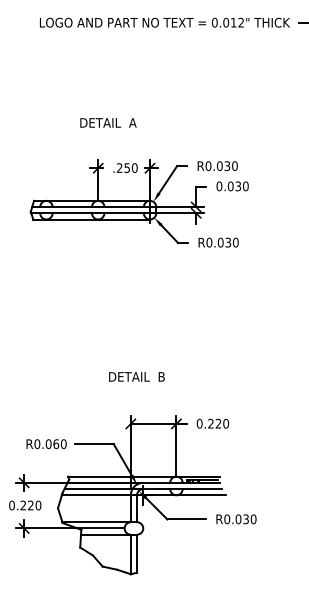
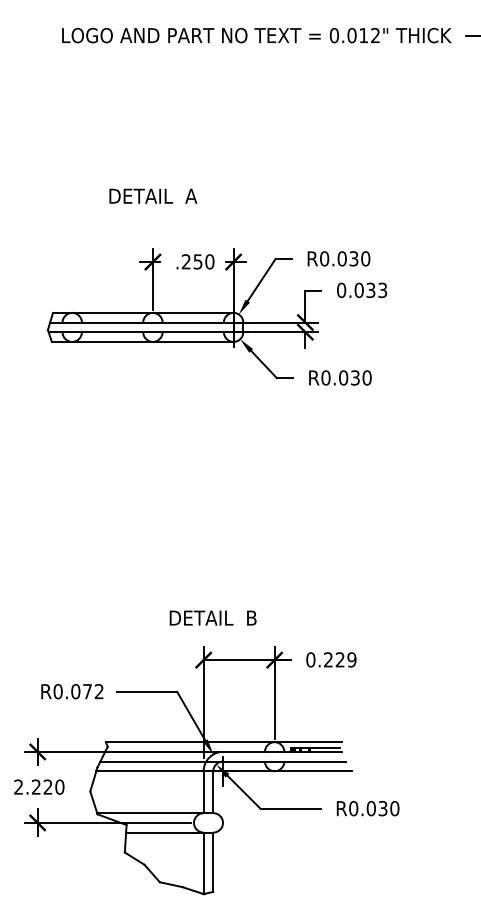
text: (108, 122) -> (153, 195), moved
text: (245, 186) -> (382, 290), 0.030 -> 0.033
text: (136, 376) -> (212, 617), moved
text: (225, 423) -> (351, 659), 0.220 -> 0.229
text: (59, 444) -> (92, 692), R0.060 -> R0.072
text: (11, 505) -> (17, 787), 0.220 -> 2.220

